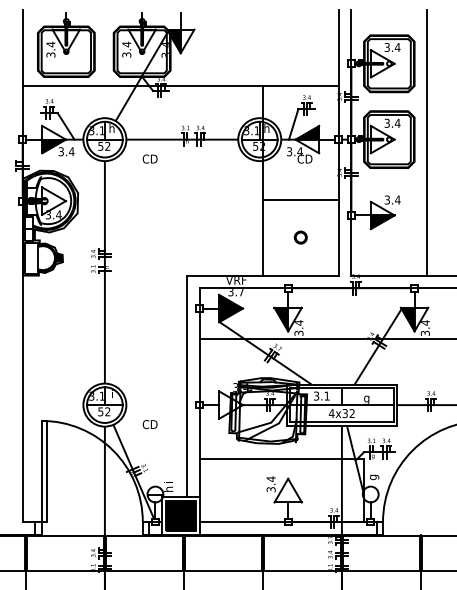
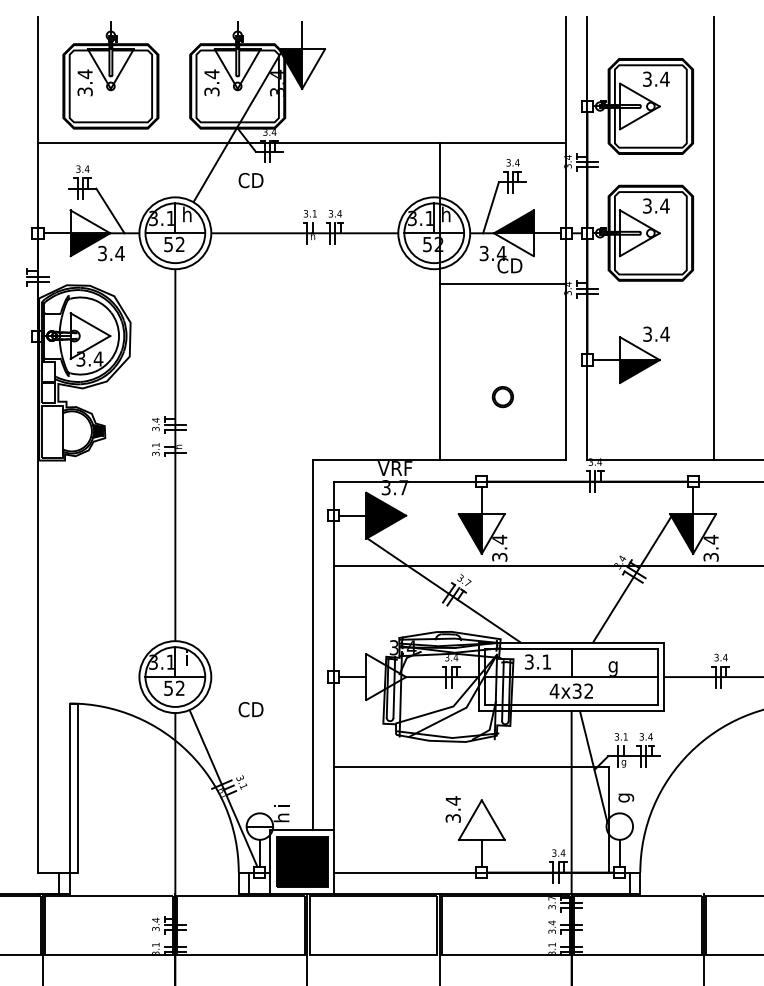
text: (149, 158) -> (249, 179), moved
line: (300, 199) -> (502, 283), moved

